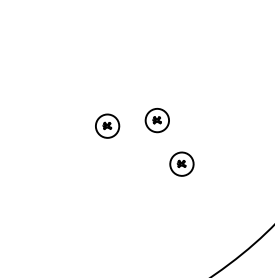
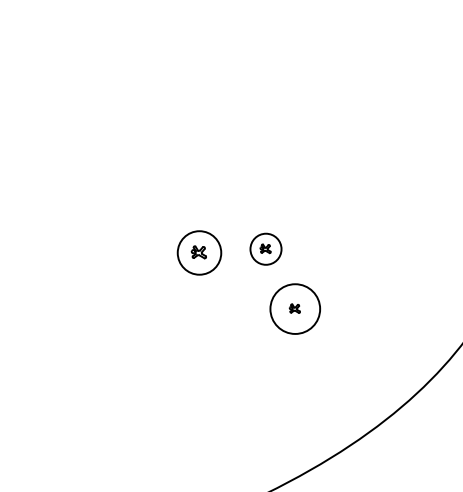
part: (107, 125) -> (199, 252), size x1.4
circle: (181, 163) -> (294, 308), size x1.6

